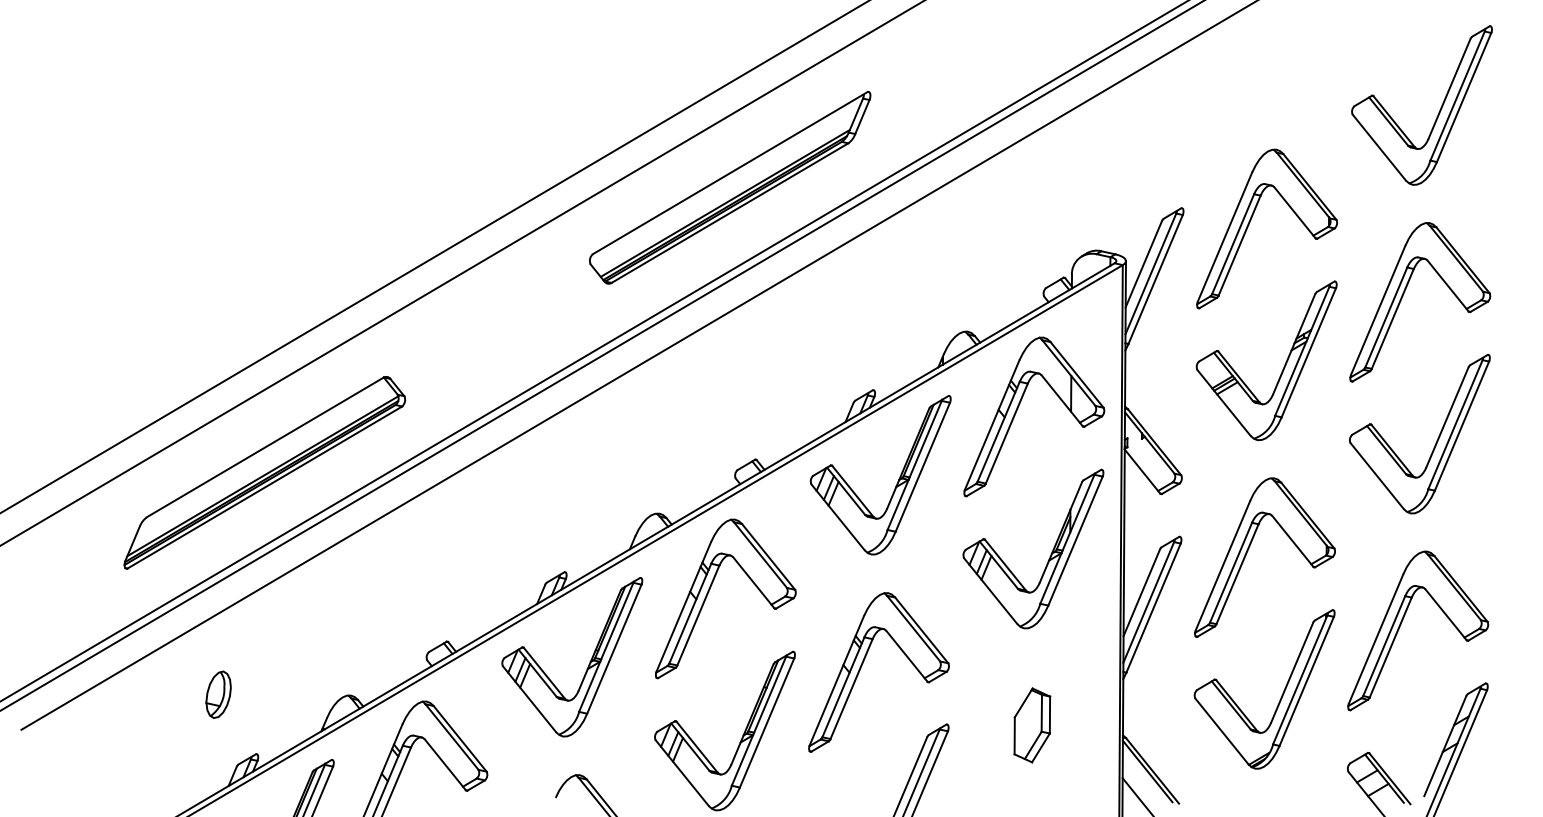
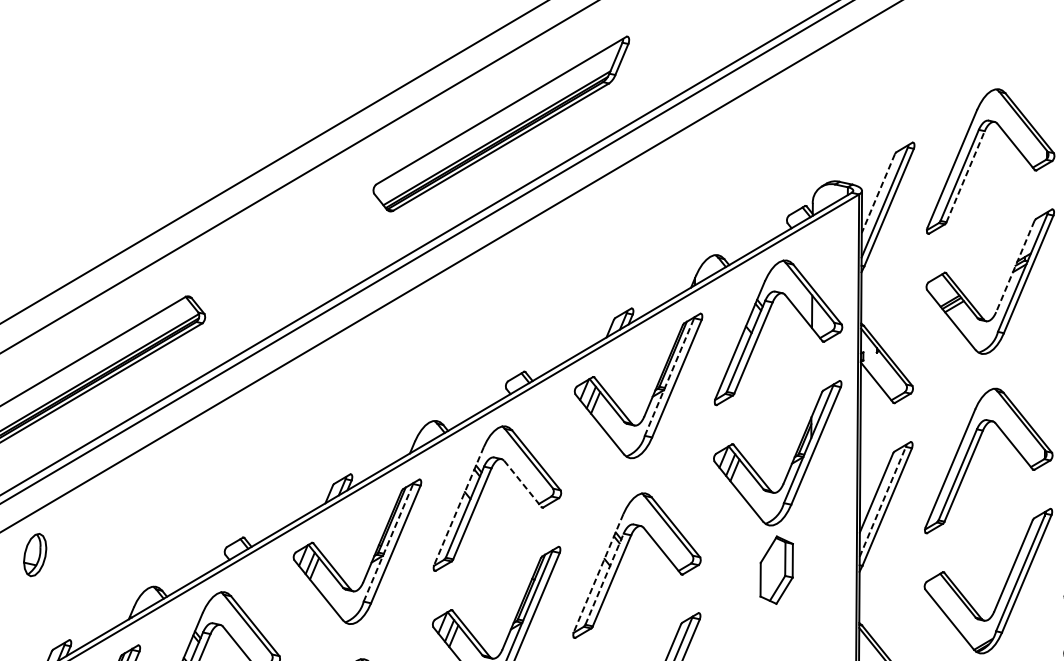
line: (1239, 245) -> (965, 176), solid -> dashed
line: (1143, 264) -> (878, 193), solid -> dashed
line: (1294, 344) -> (1015, 266), solid -> dashed
line: (914, 465) -> (669, 377), solid -> dashed
line: (753, 582) -> (522, 483), solid -> dashed
line: (1148, 602) -> (882, 501), solid -> dashed
line: (683, 607) -> (458, 506), solid -> dashed
line: (606, 646) -> (388, 542), solid -> dashed
line: (836, 680) -> (598, 573), solid -> dashed
line: (843, 686) -> (604, 578), solid -> dashed
part: (218, 694) -> (35, 554), moved
part: (1032, 725) -> (776, 570), moved

